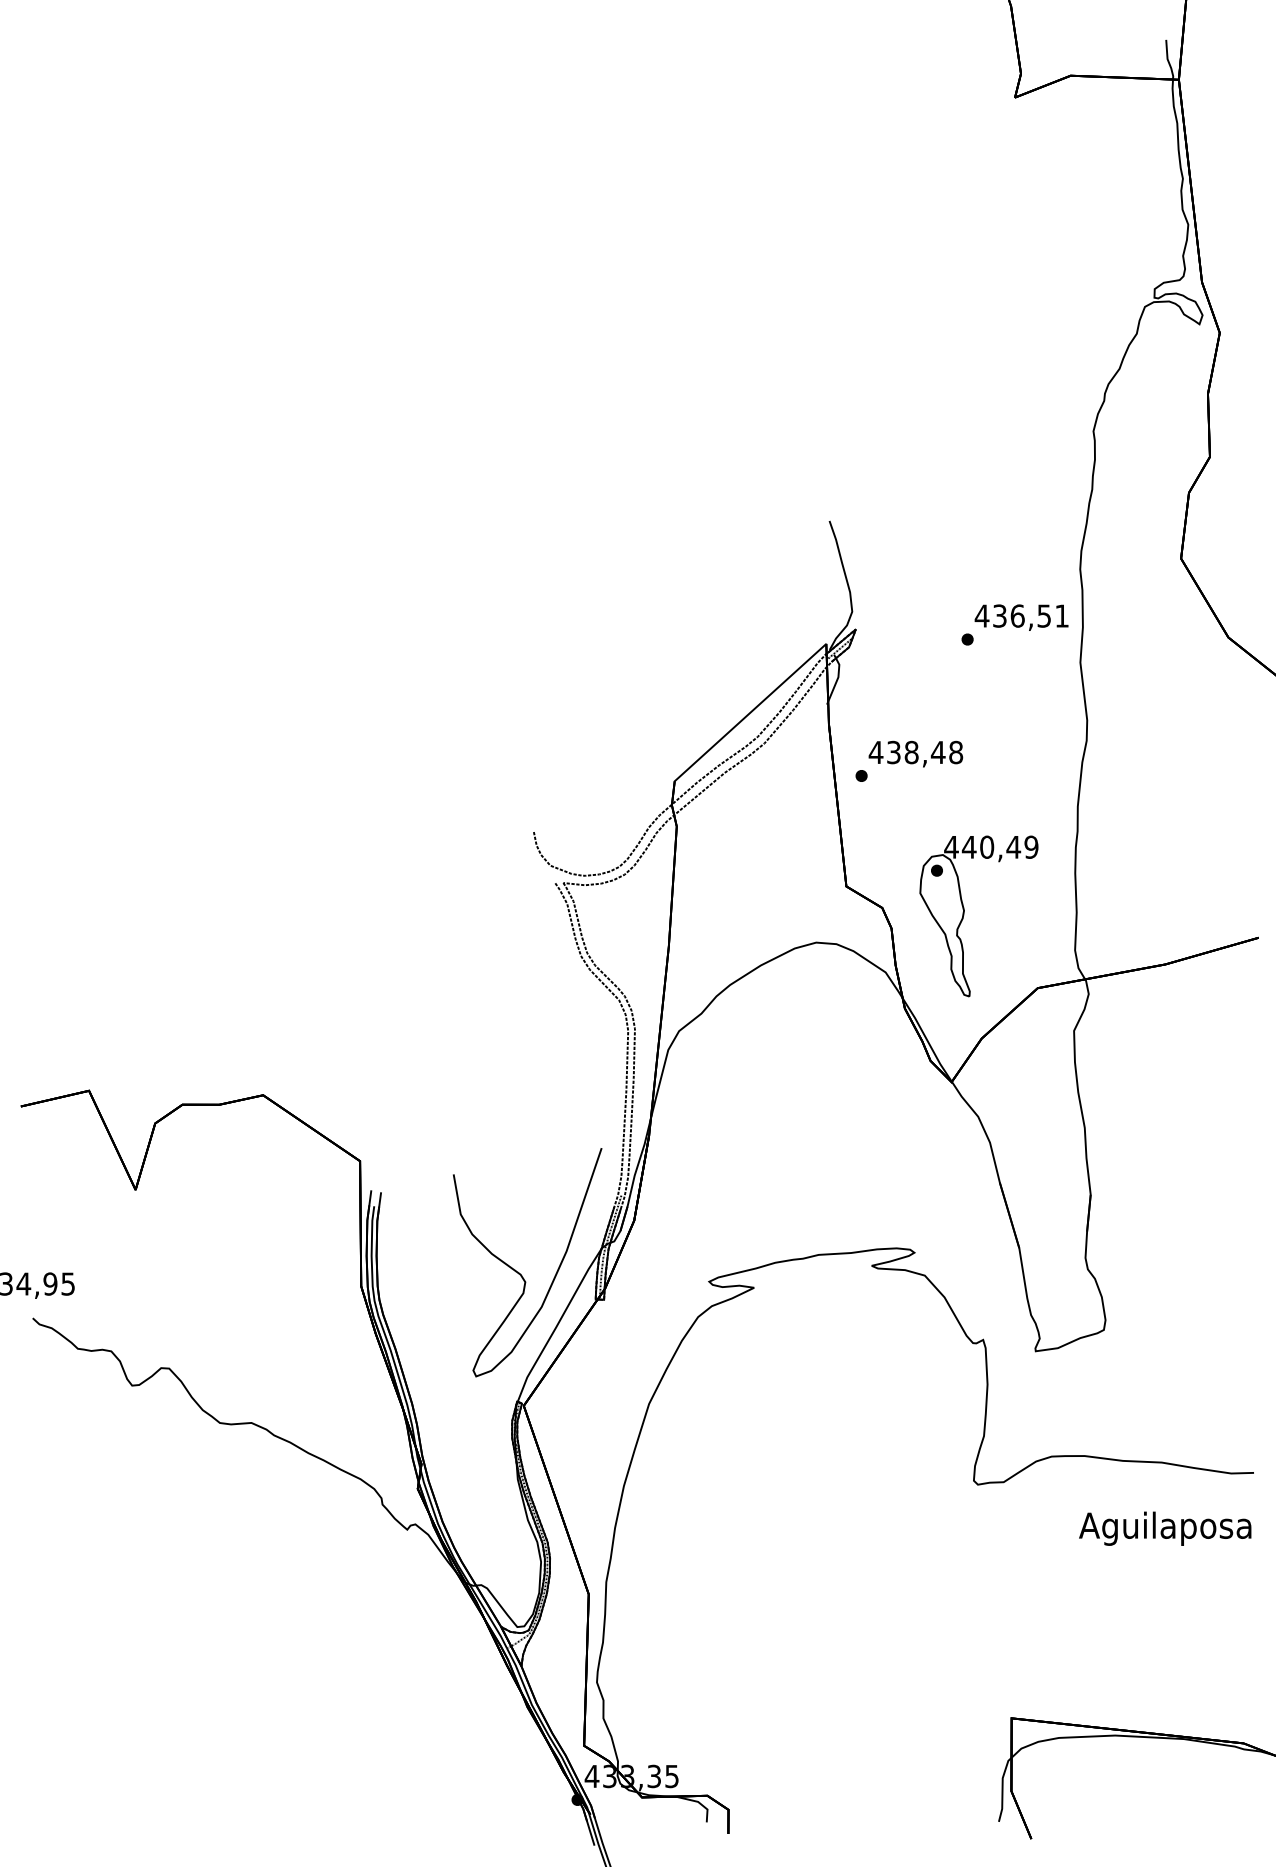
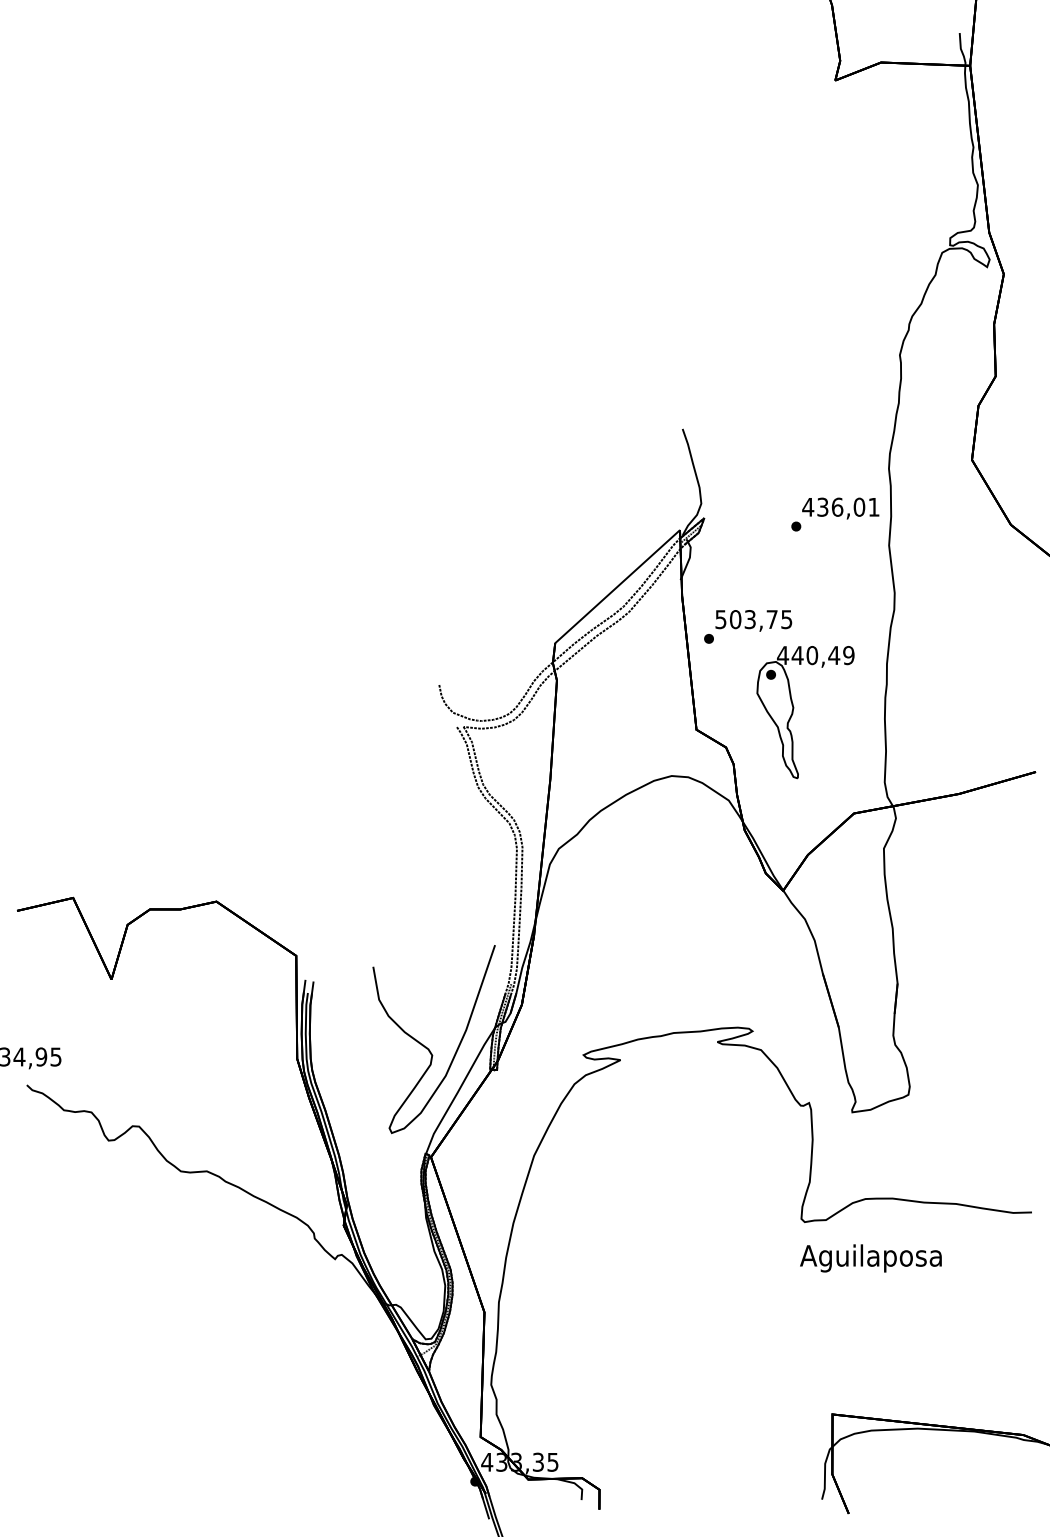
text: (1044, 615) -> (859, 506), 436,51 -> 436,01
text: (915, 752) -> (753, 619), 438,48 -> 503,75
part: (965, 911) -> (794, 708), moved
text: (1164, 1528) -> (870, 1258), moved

